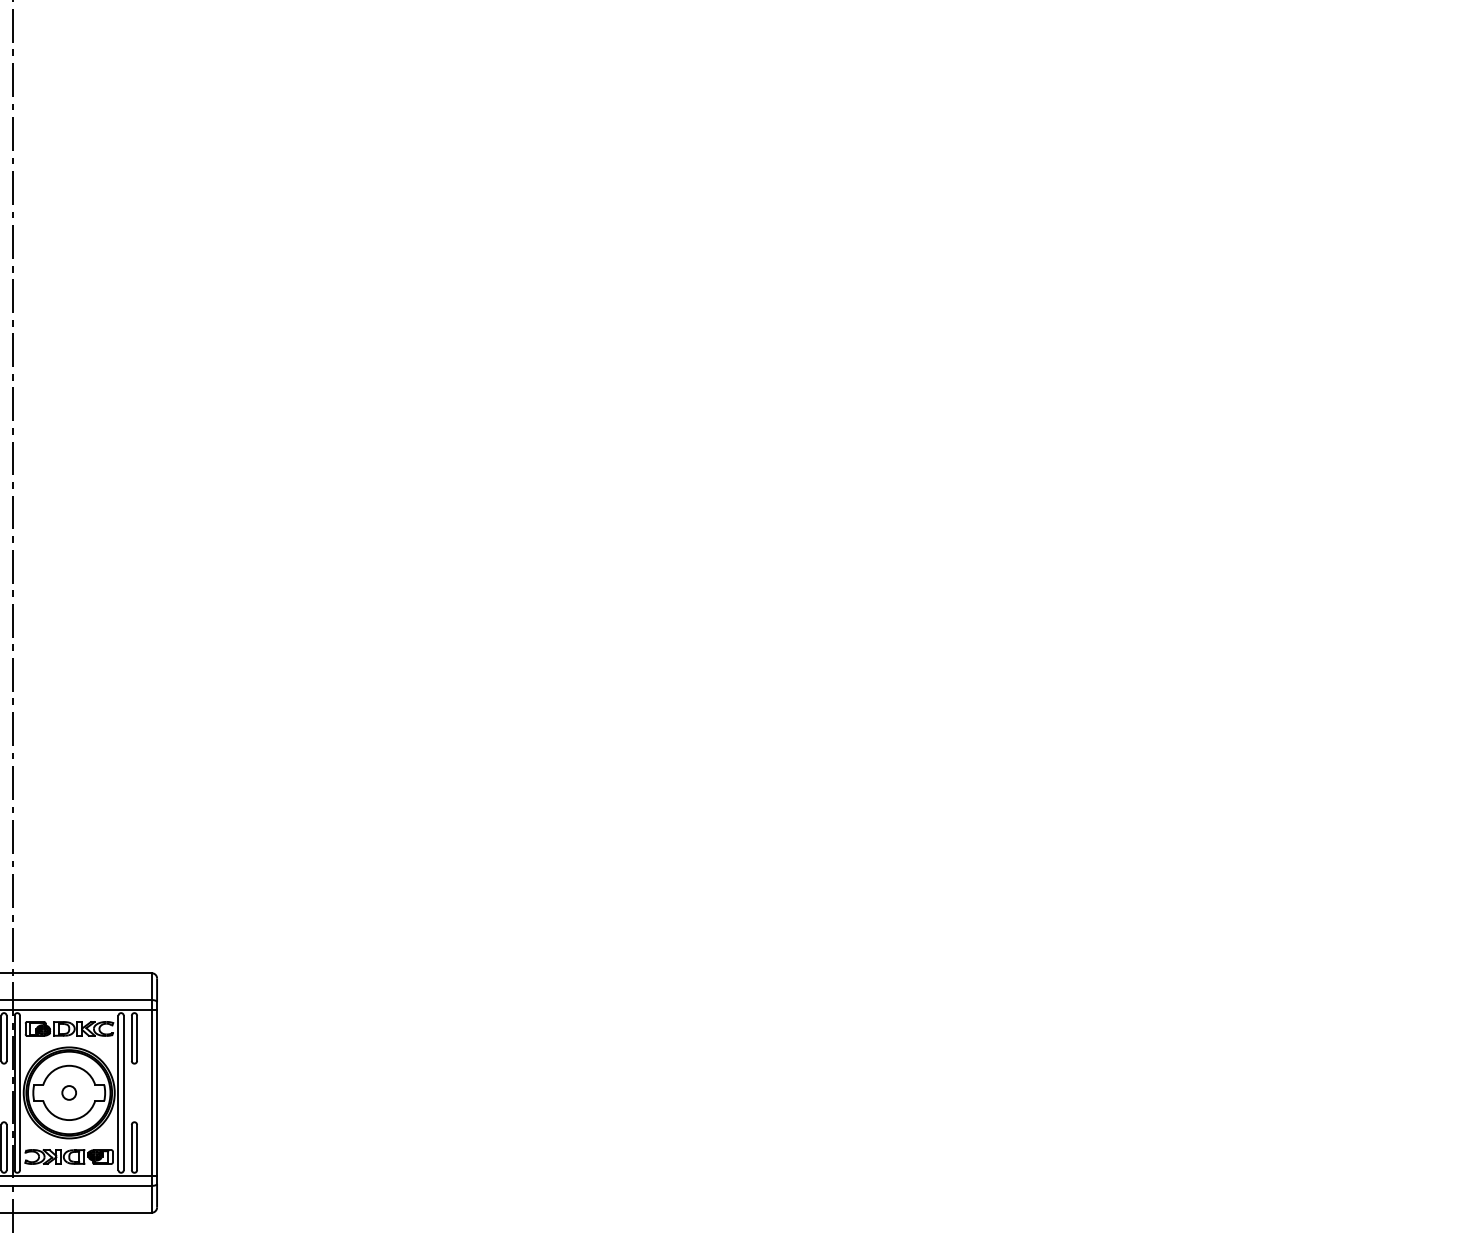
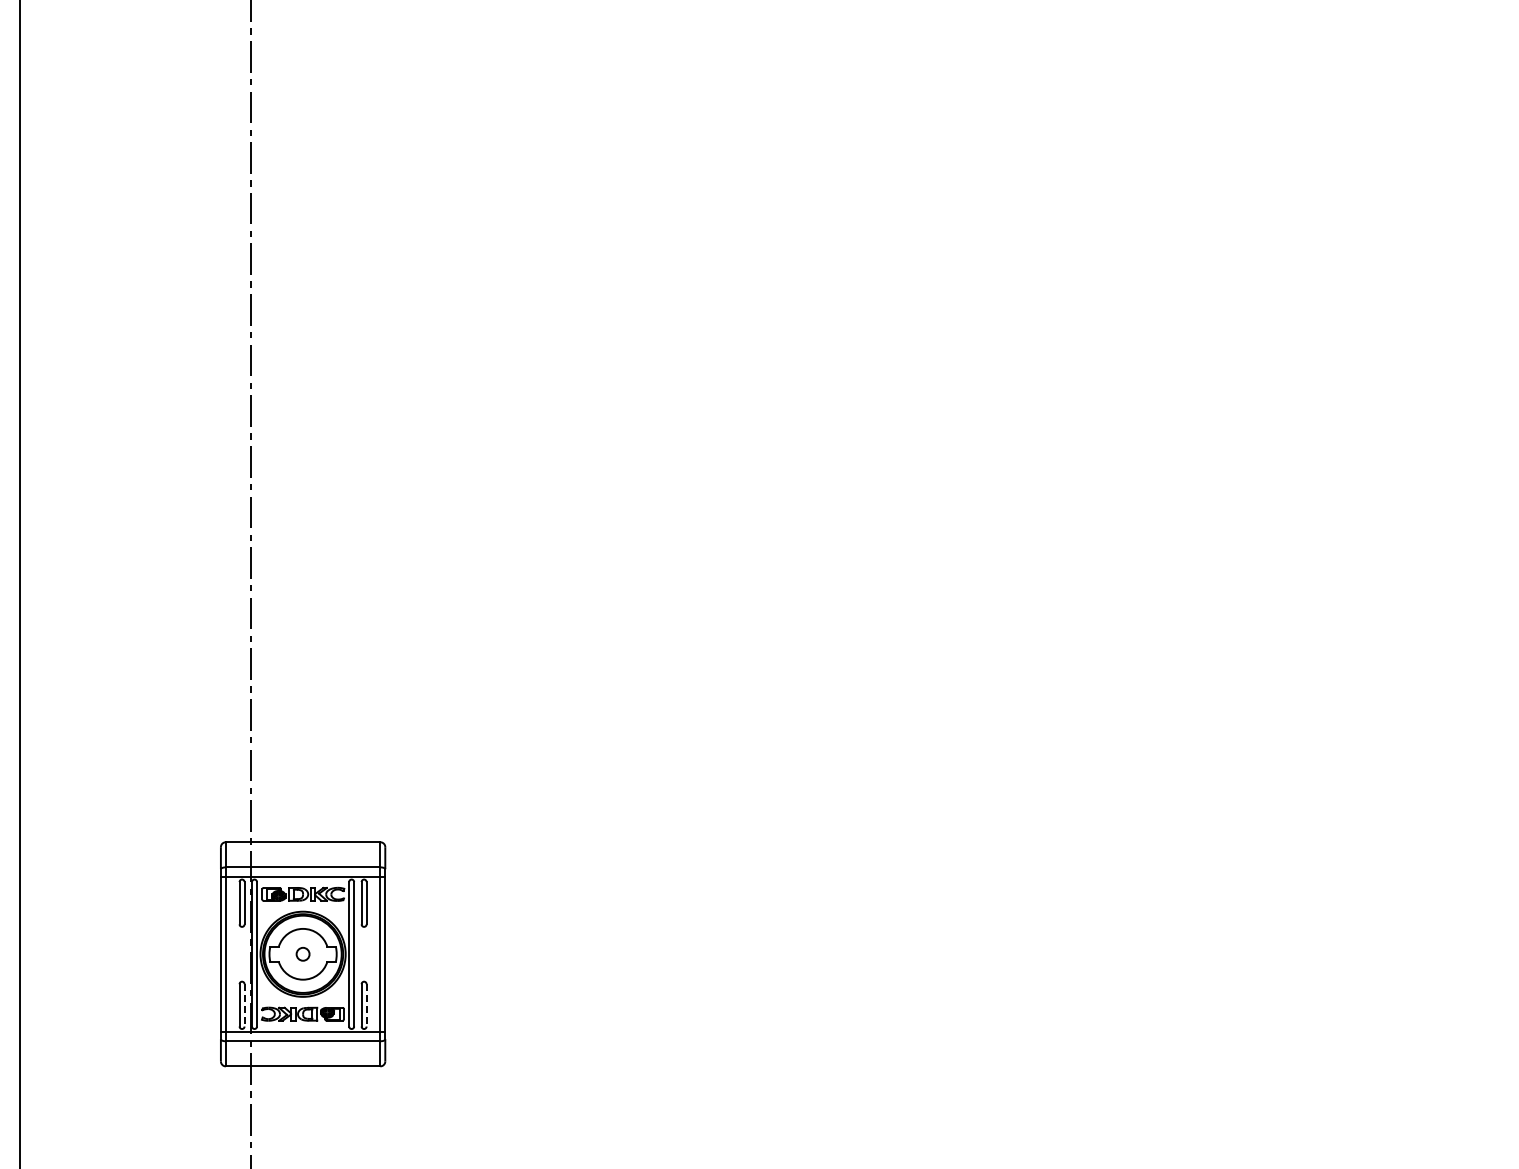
line: (6, 1147) -> (244, 1005), solid -> dashed
line: (136, 1147) -> (366, 1005), solid -> dashed

